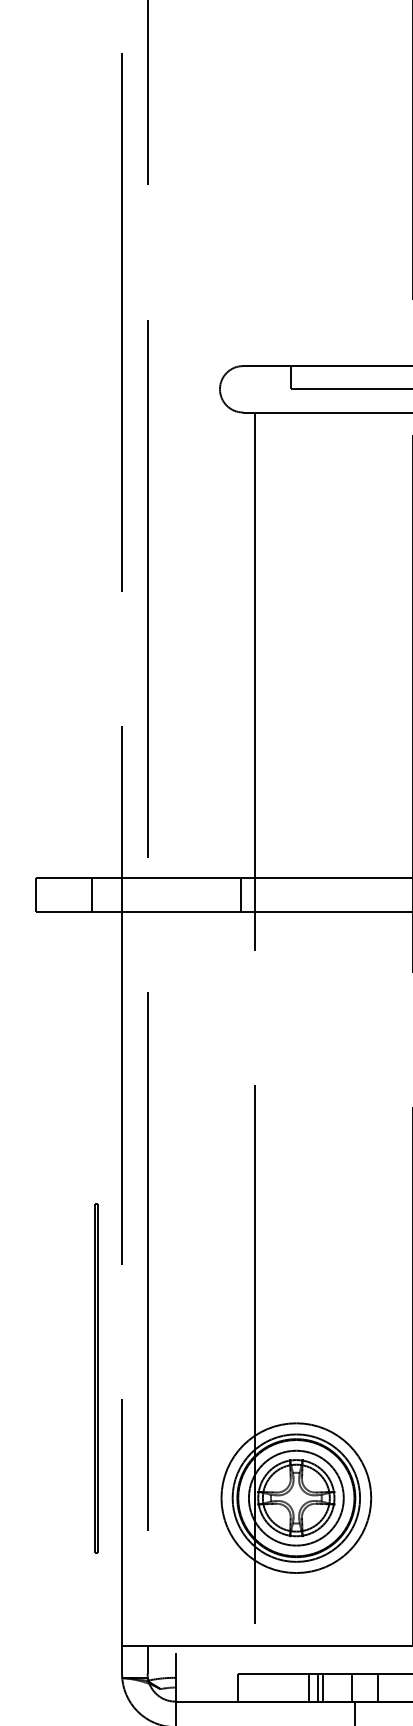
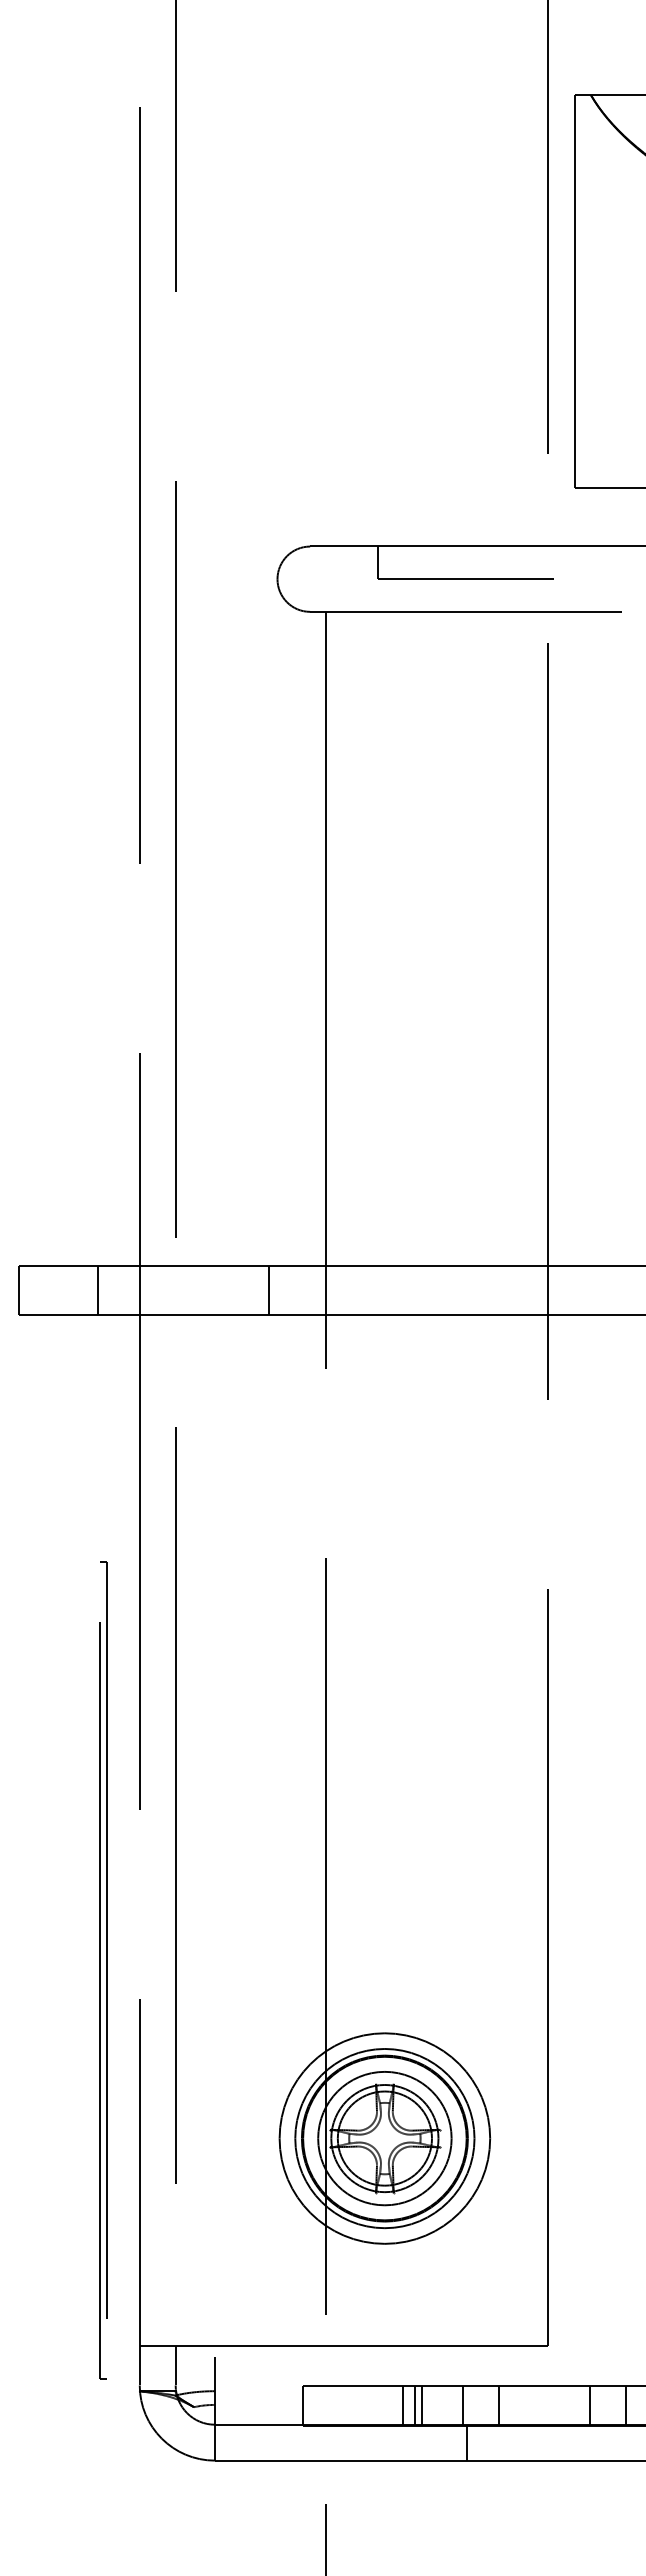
line: (241, 894) -> (268, 1289), moved
part: (96, 1378) -> (103, 1970), size x1.67

